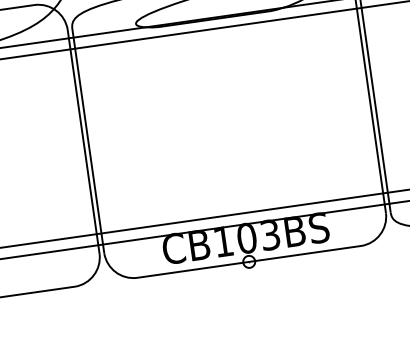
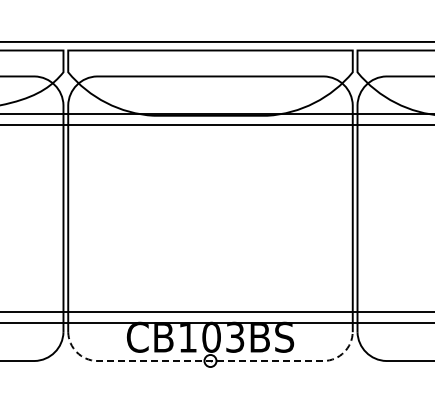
line: (249, 262) -> (210, 361), solid -> dashed

